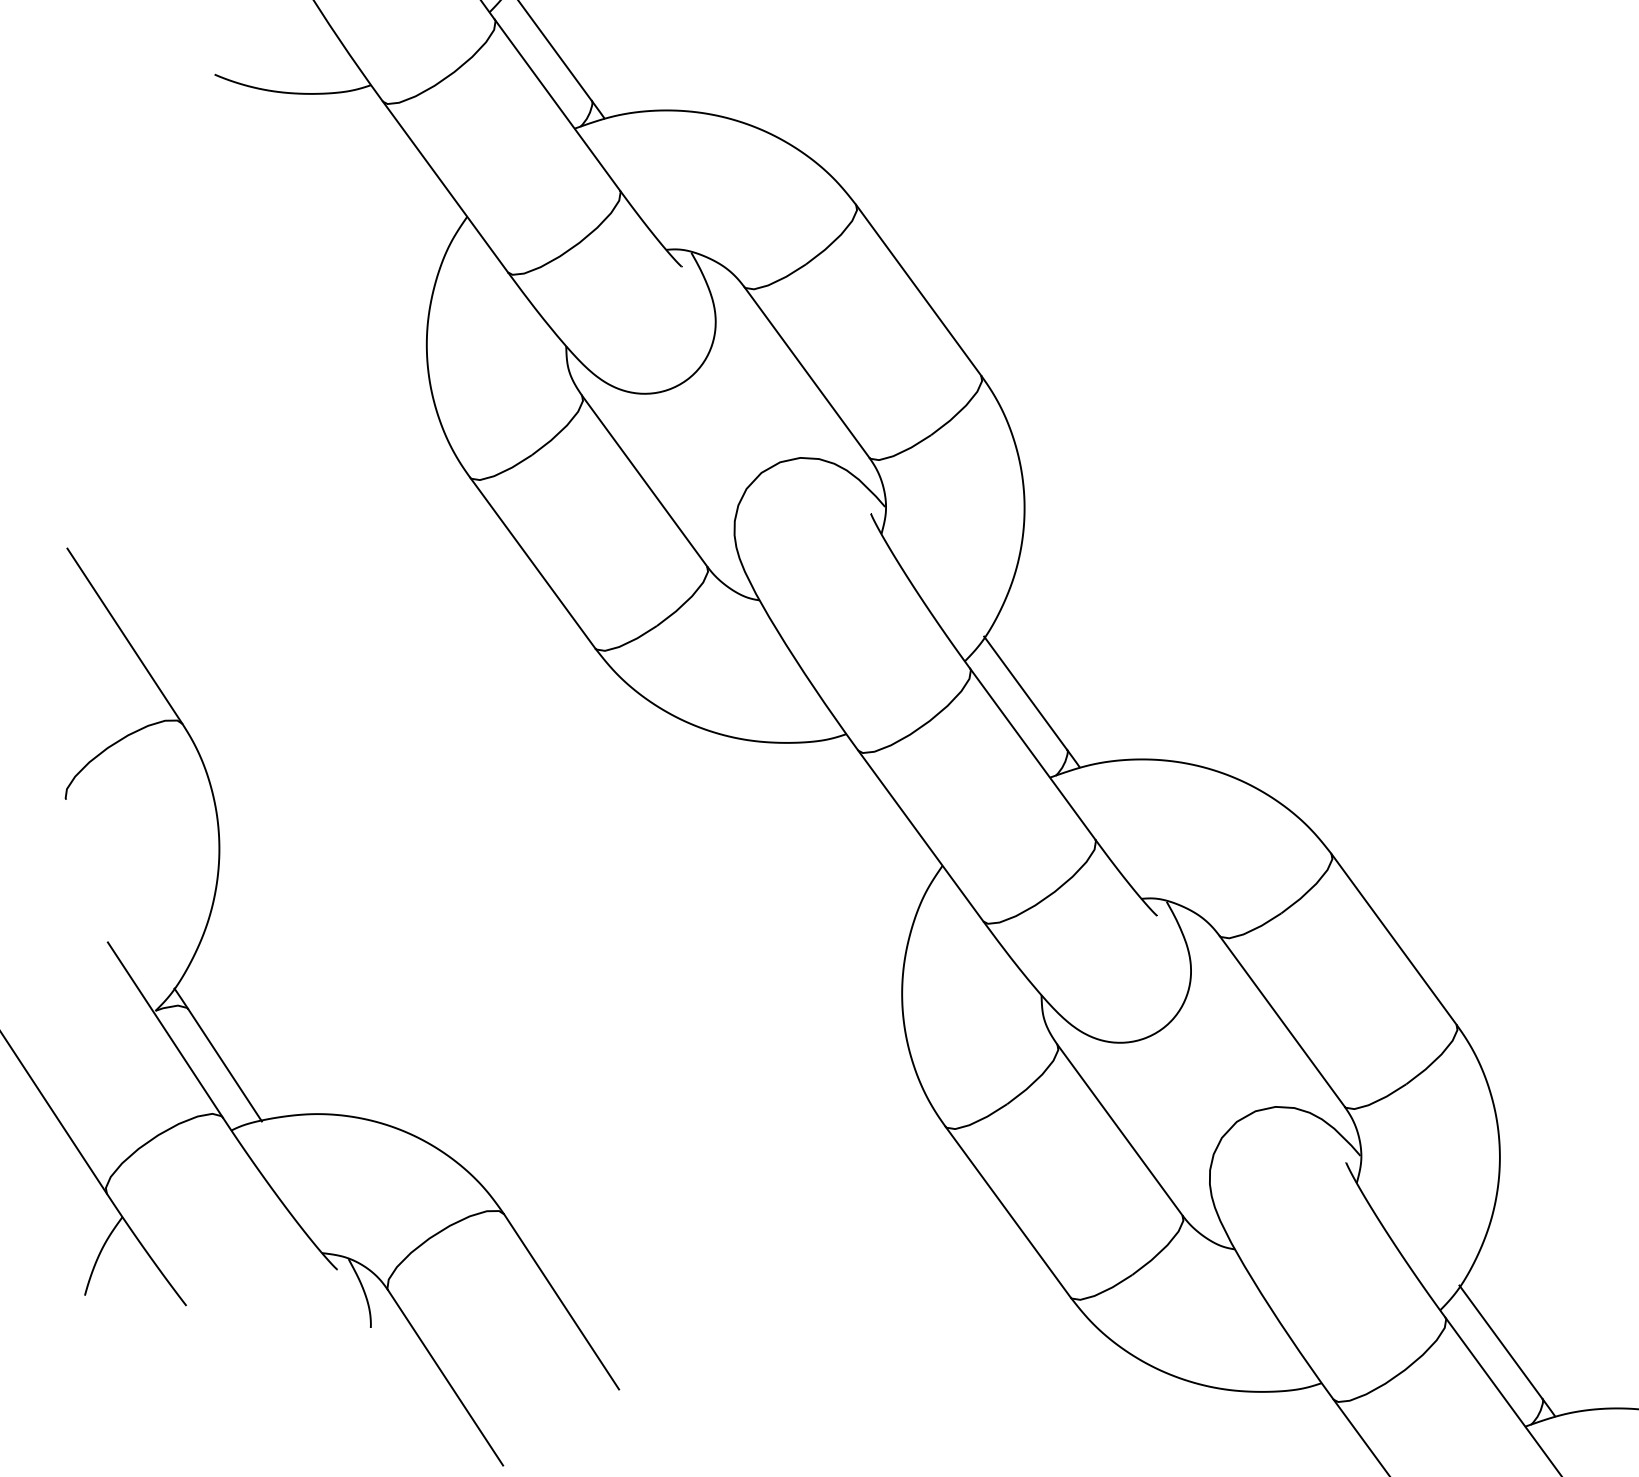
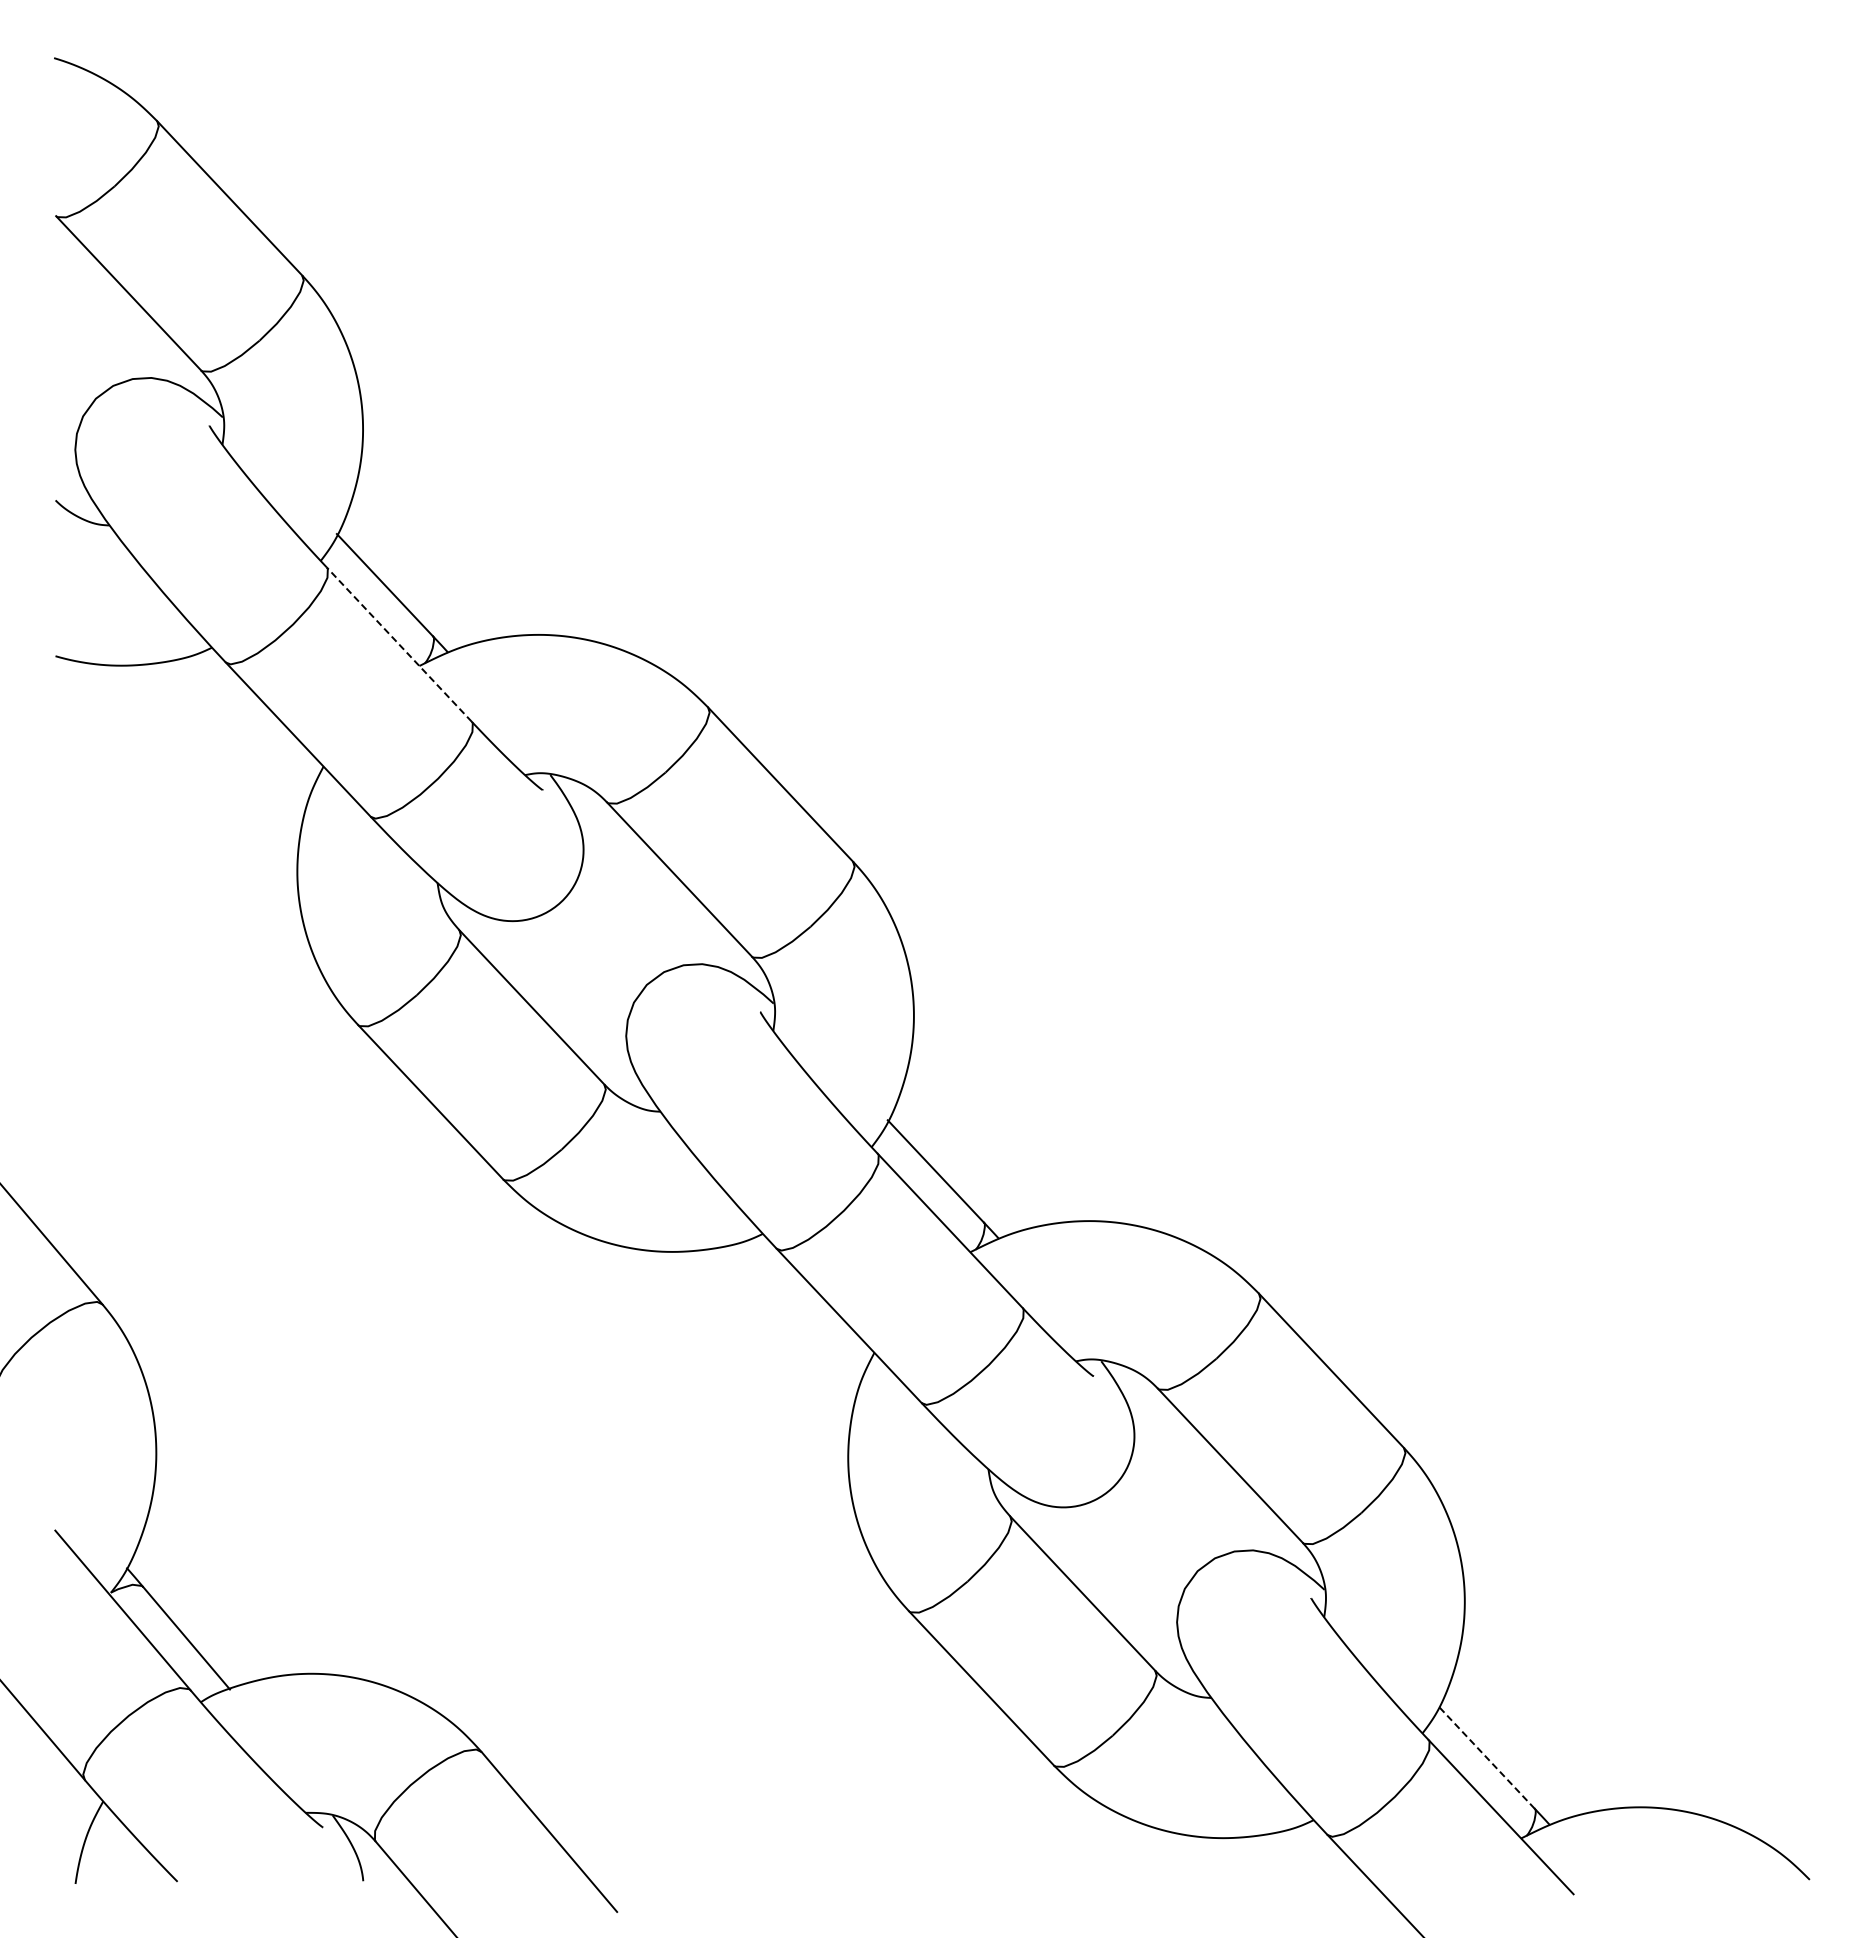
line: (557, 104) -> (399, 644), solid -> dashed
line: (1500, 1342) -> (1486, 1757), solid -> dashed

